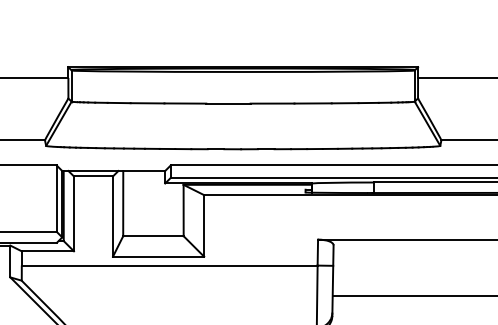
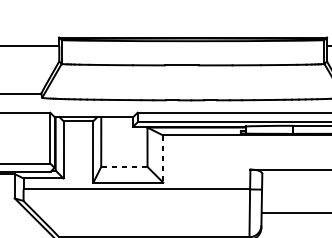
line: (204, 225) -> (163, 158), solid -> dashed
line: (152, 236) -> (123, 167), solid -> dashed

